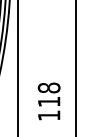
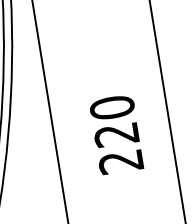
text: (48, 101) -> (115, 134), 118 -> 220

